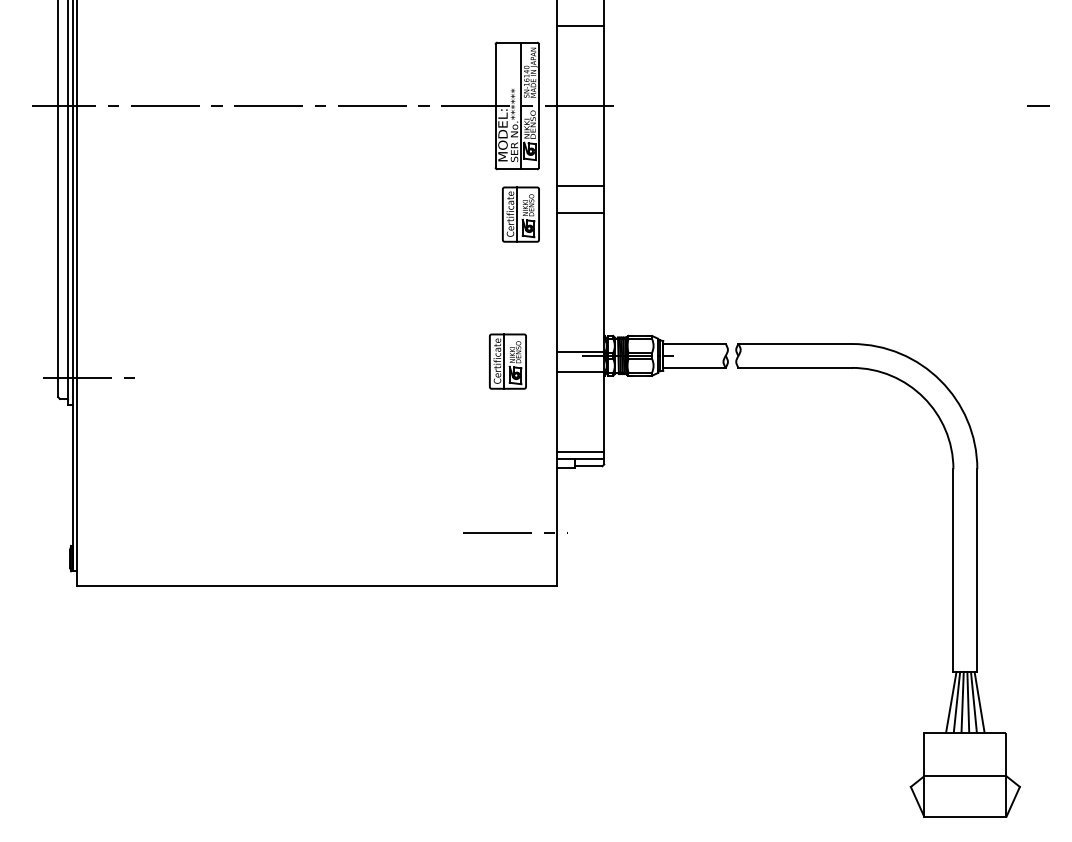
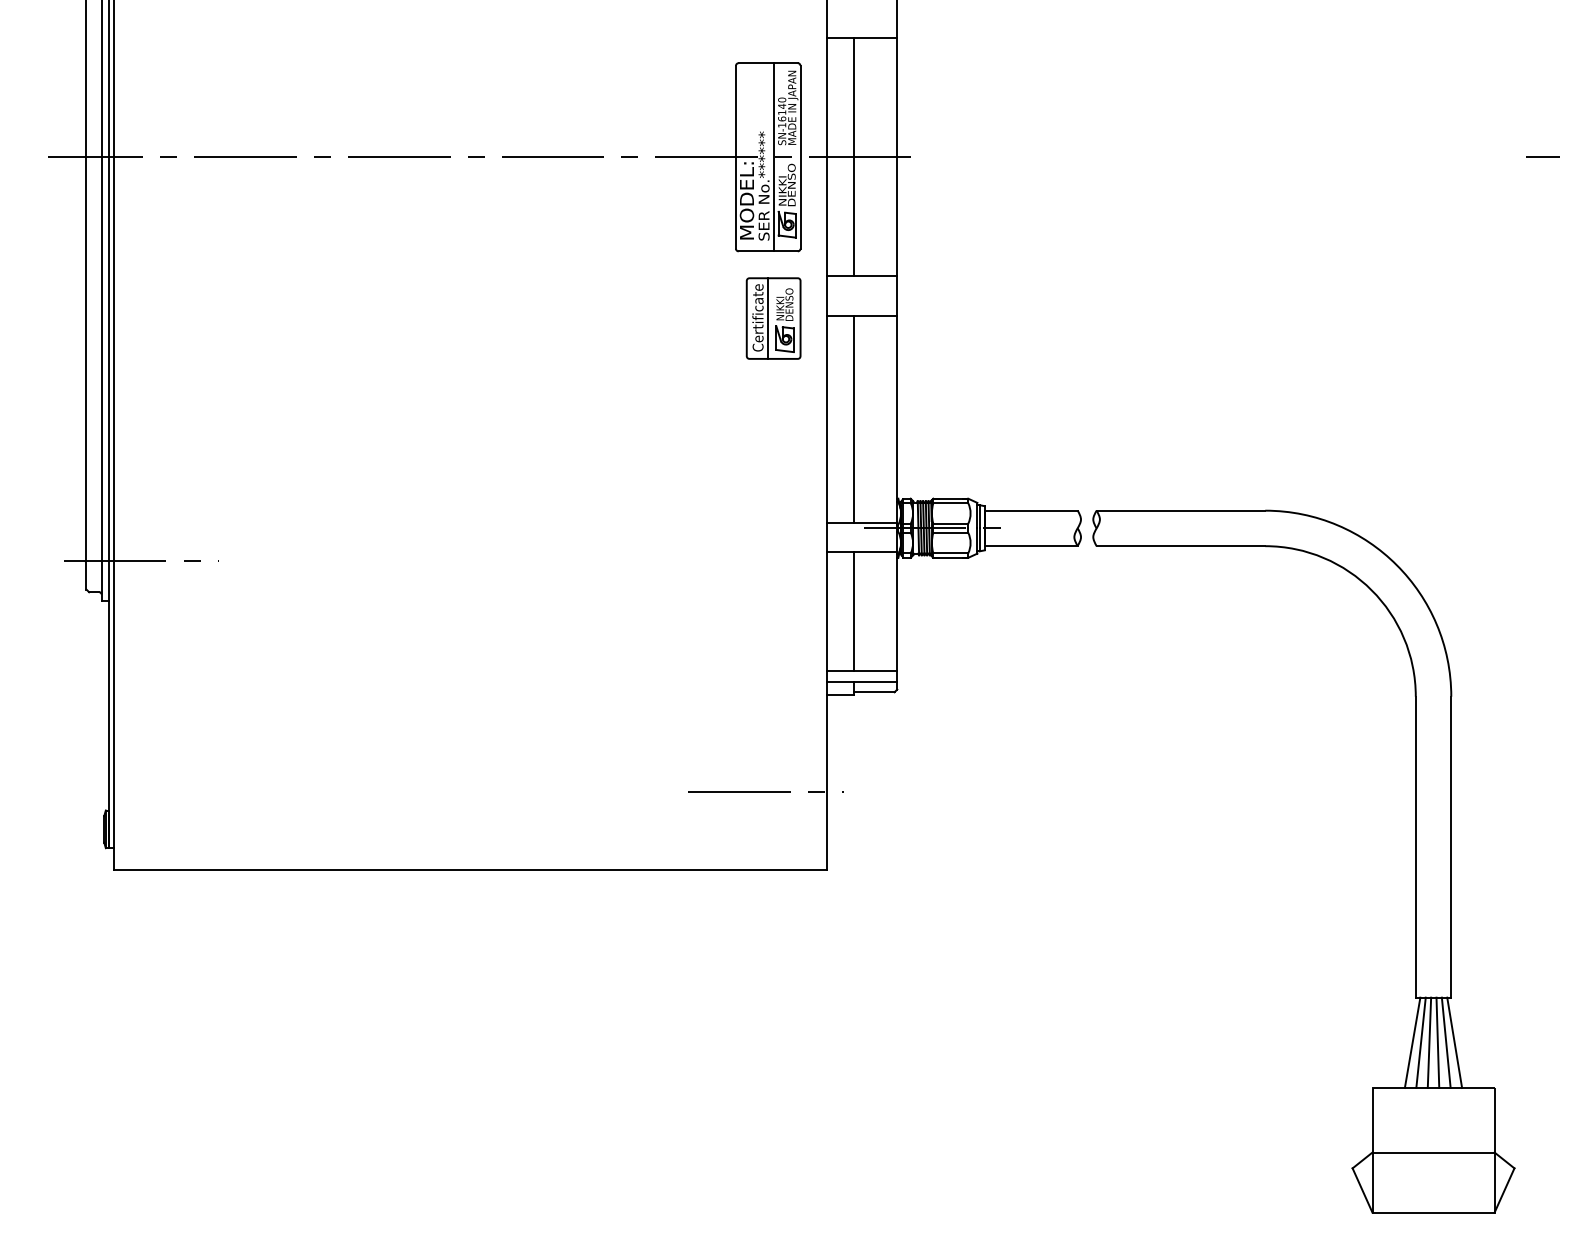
line: (575, 105) -> (854, 156), added
line: (575, 282) -> (854, 419), added
part: (507, 361) -> (753, 536), removed
line: (575, 411) -> (854, 610), added

